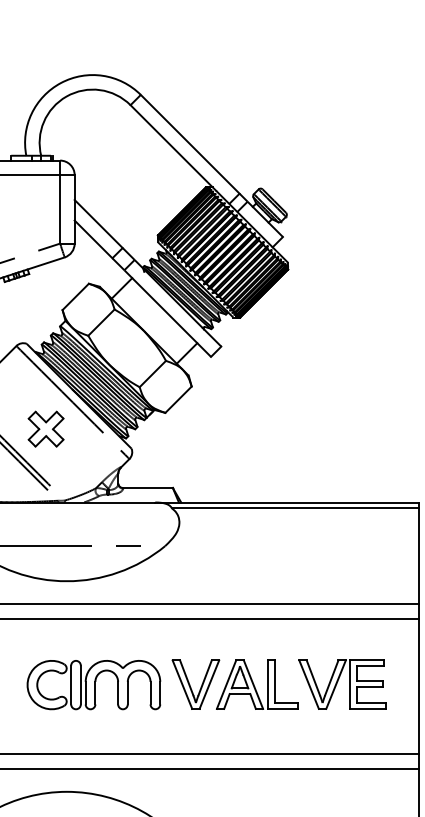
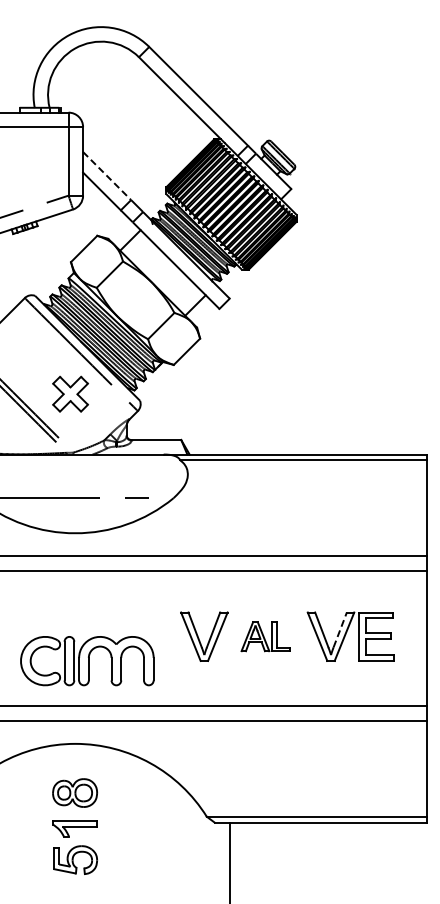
line: (99, 224) -> (107, 176), solid -> dashed
part: (46, 428) -> (70, 393), moved
line: (332, 677) -> (340, 629), solid -> dashed
part: (257, 684) -> (265, 636), size x0.6
part: (94, 685) -> (87, 661), moved

